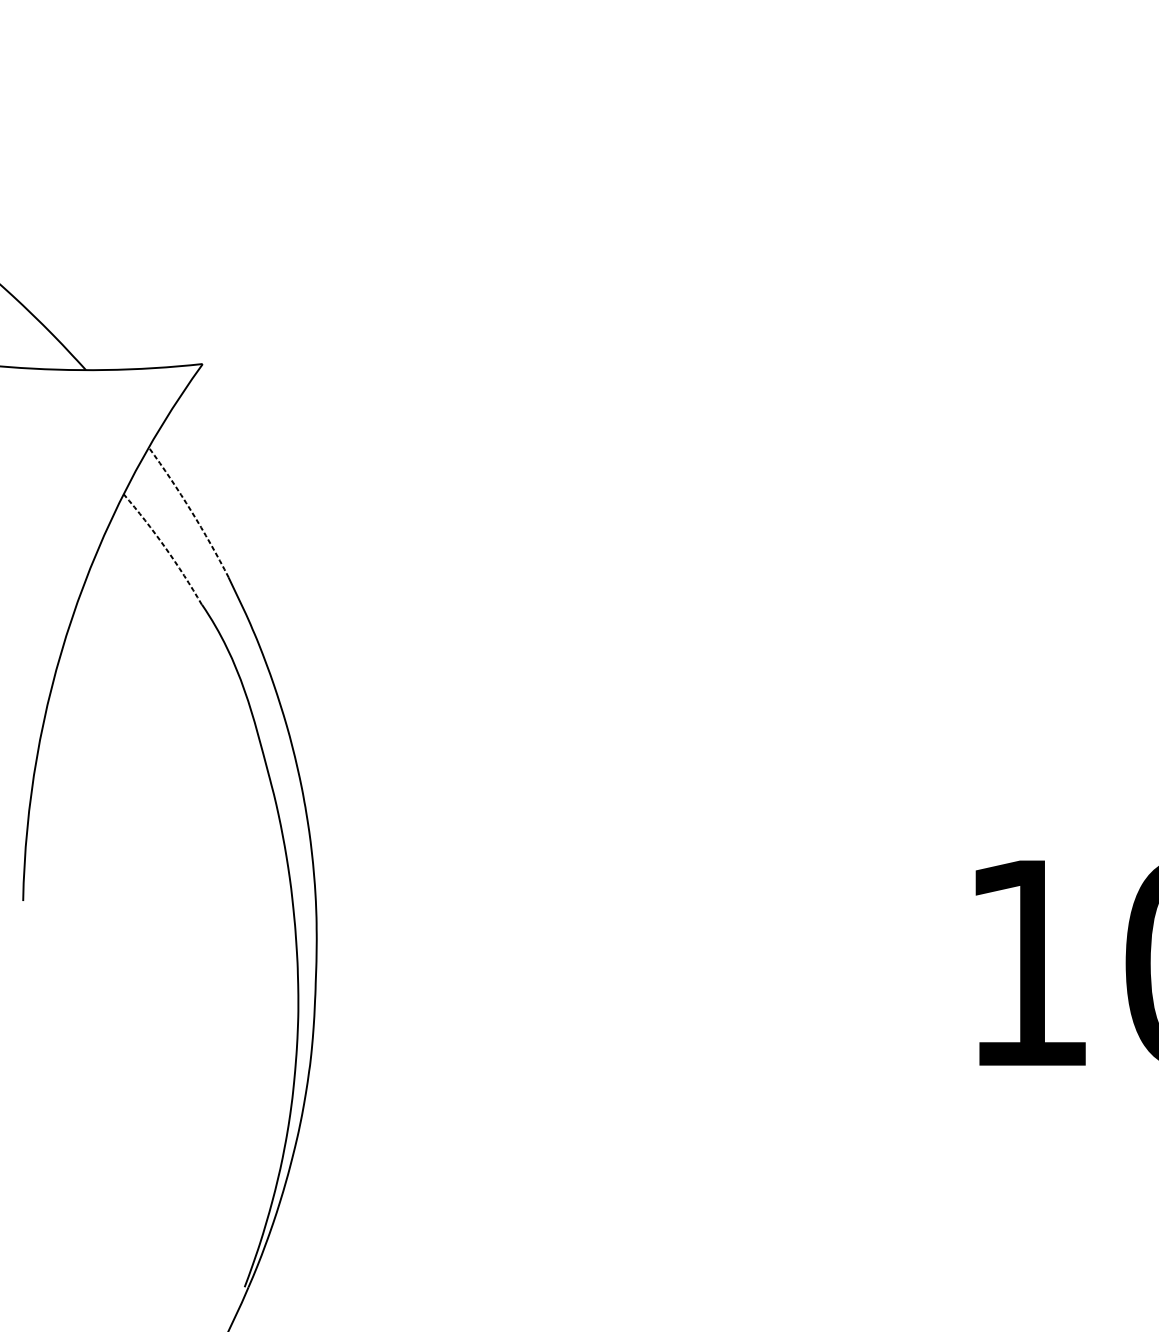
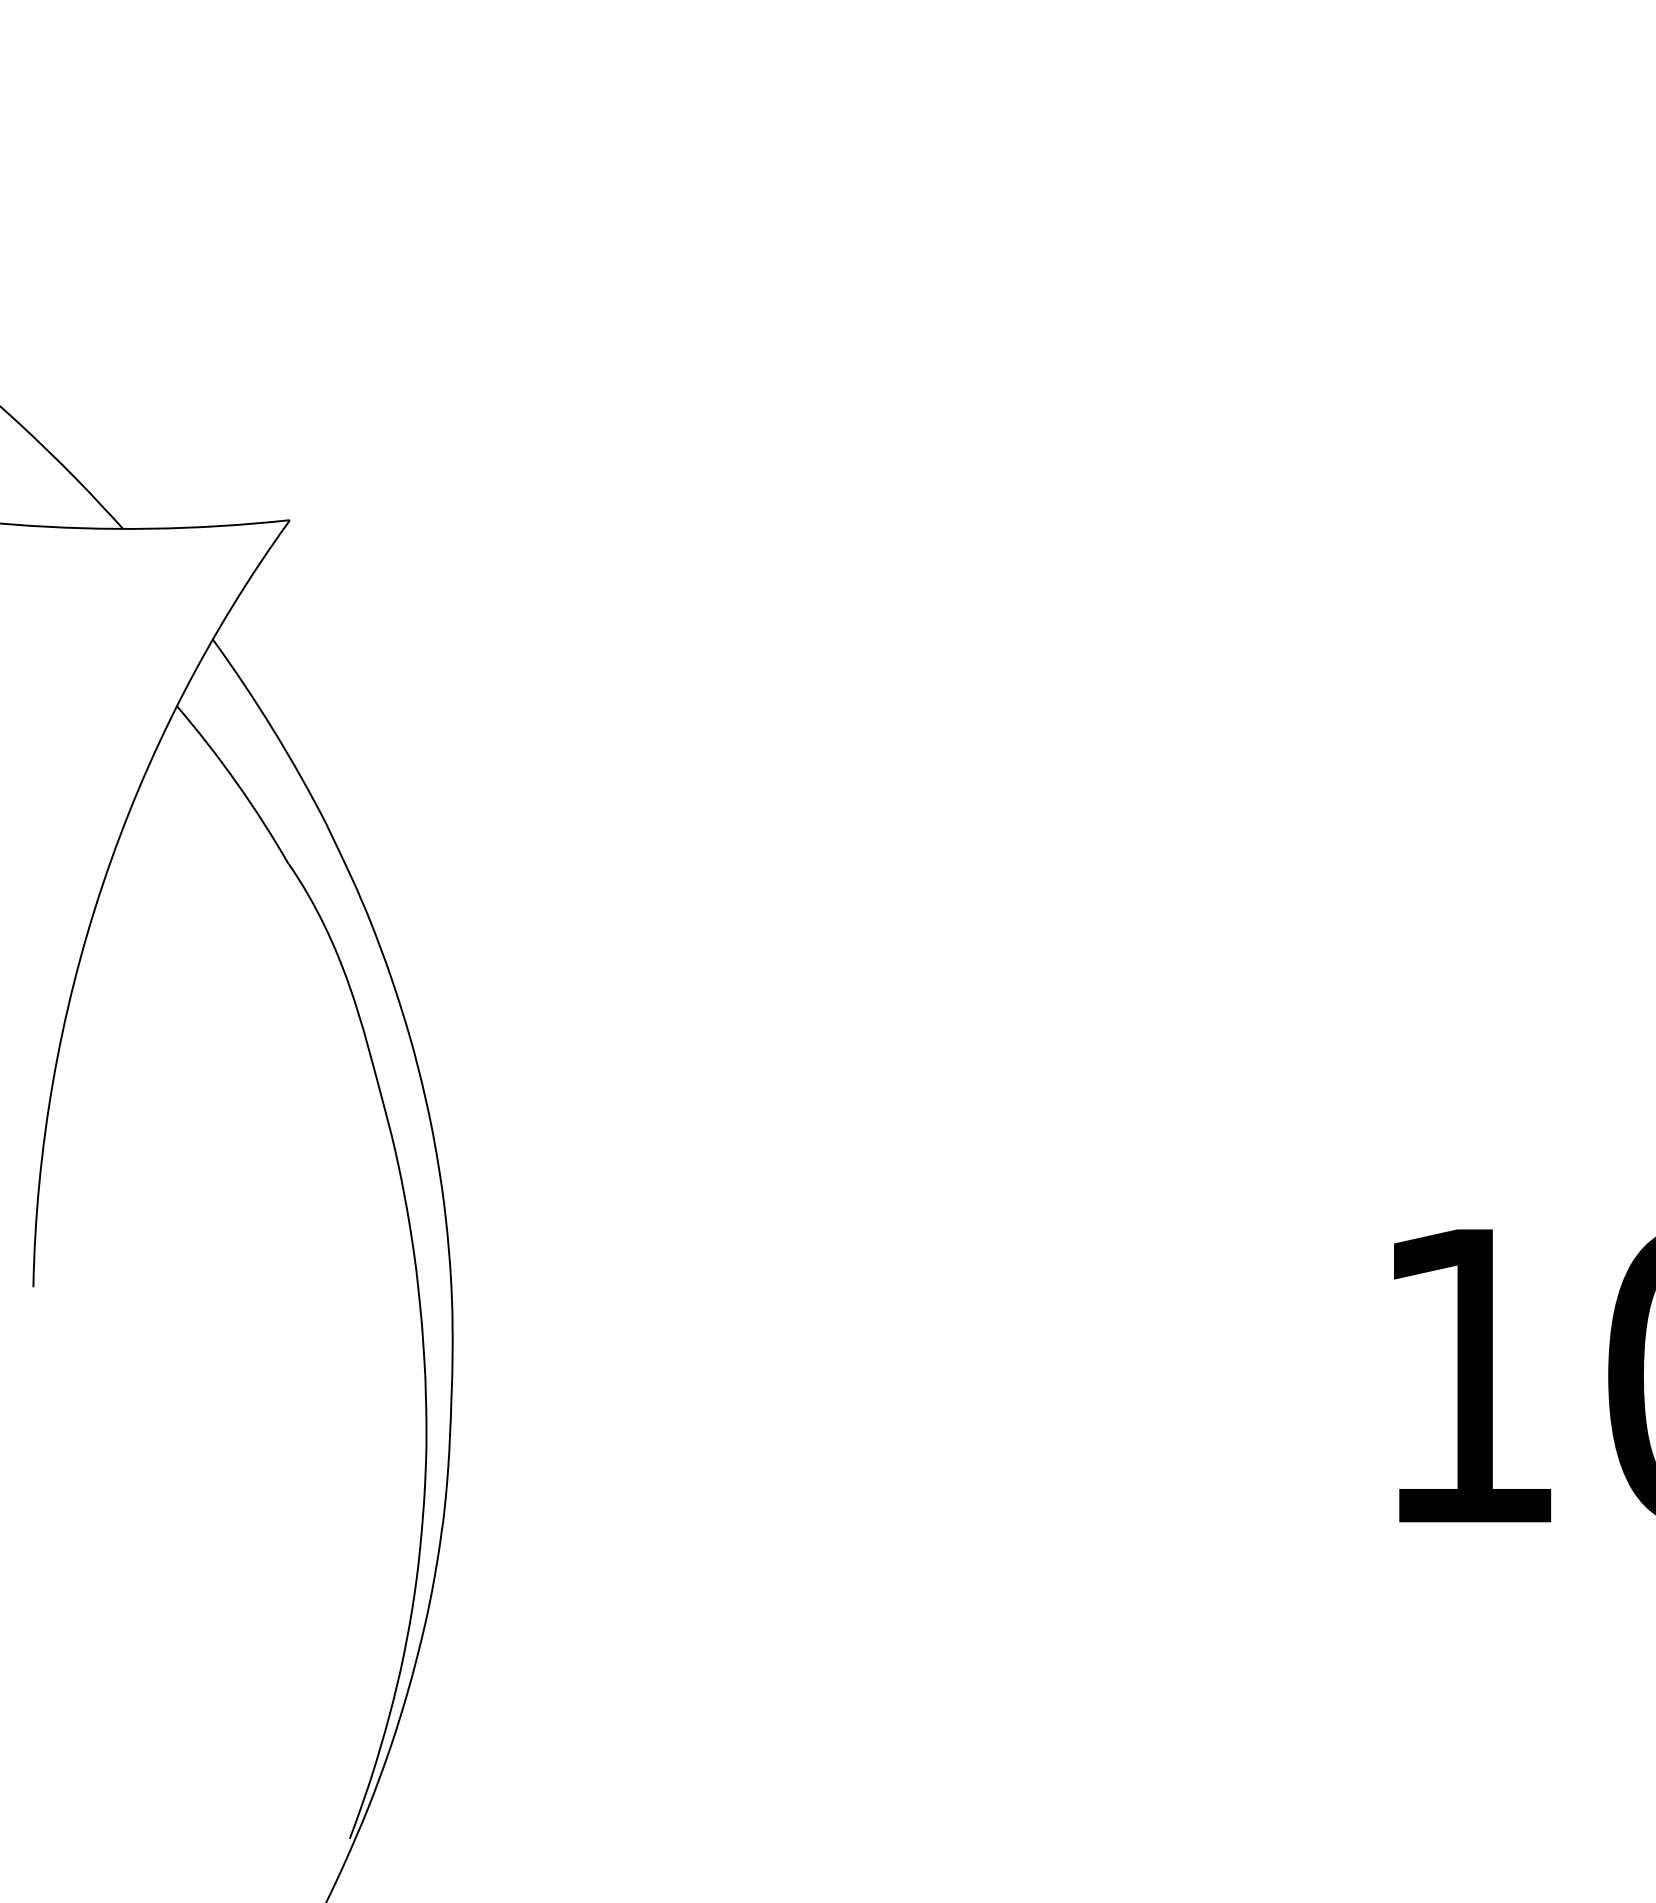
arc: (191, 511) -> (273, 730), dashed -> solid
arc: (165, 547) -> (236, 782), dashed -> solid

